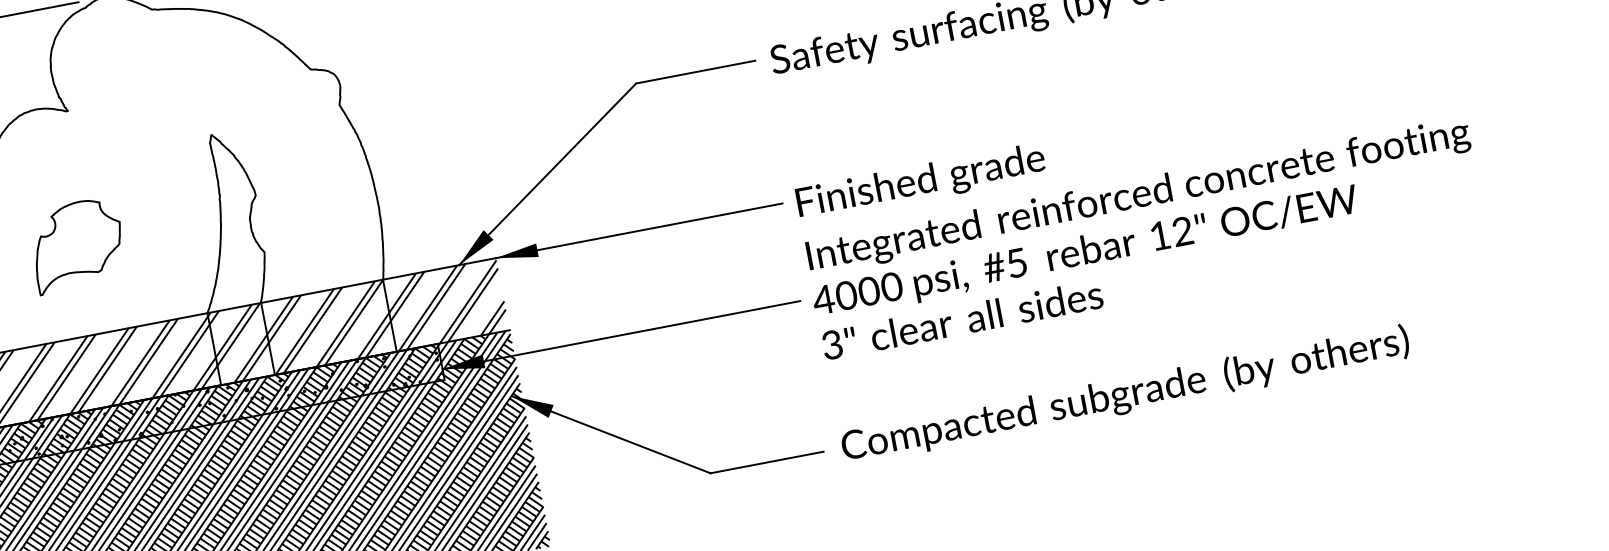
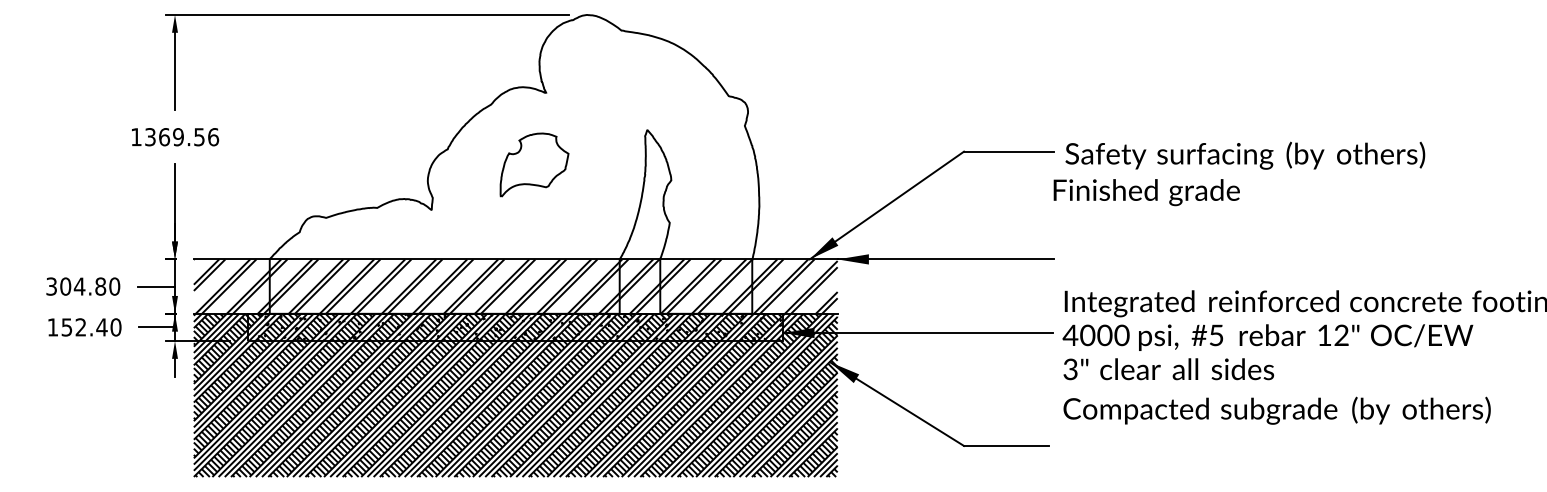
text: (920, 182) -> (1146, 192), moved
part: (77, 244) -> (534, 164), moved
text: (1124, 395) -> (1276, 410), moved

